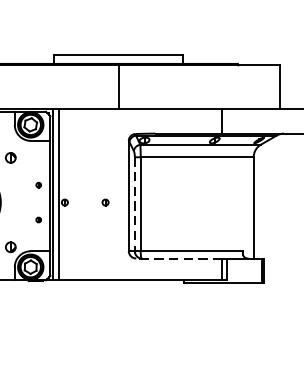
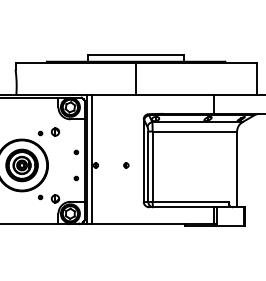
line: (135, 205) -> (148, 167), dashed -> solid
line: (179, 258) -> (181, 207), dashed -> solid

